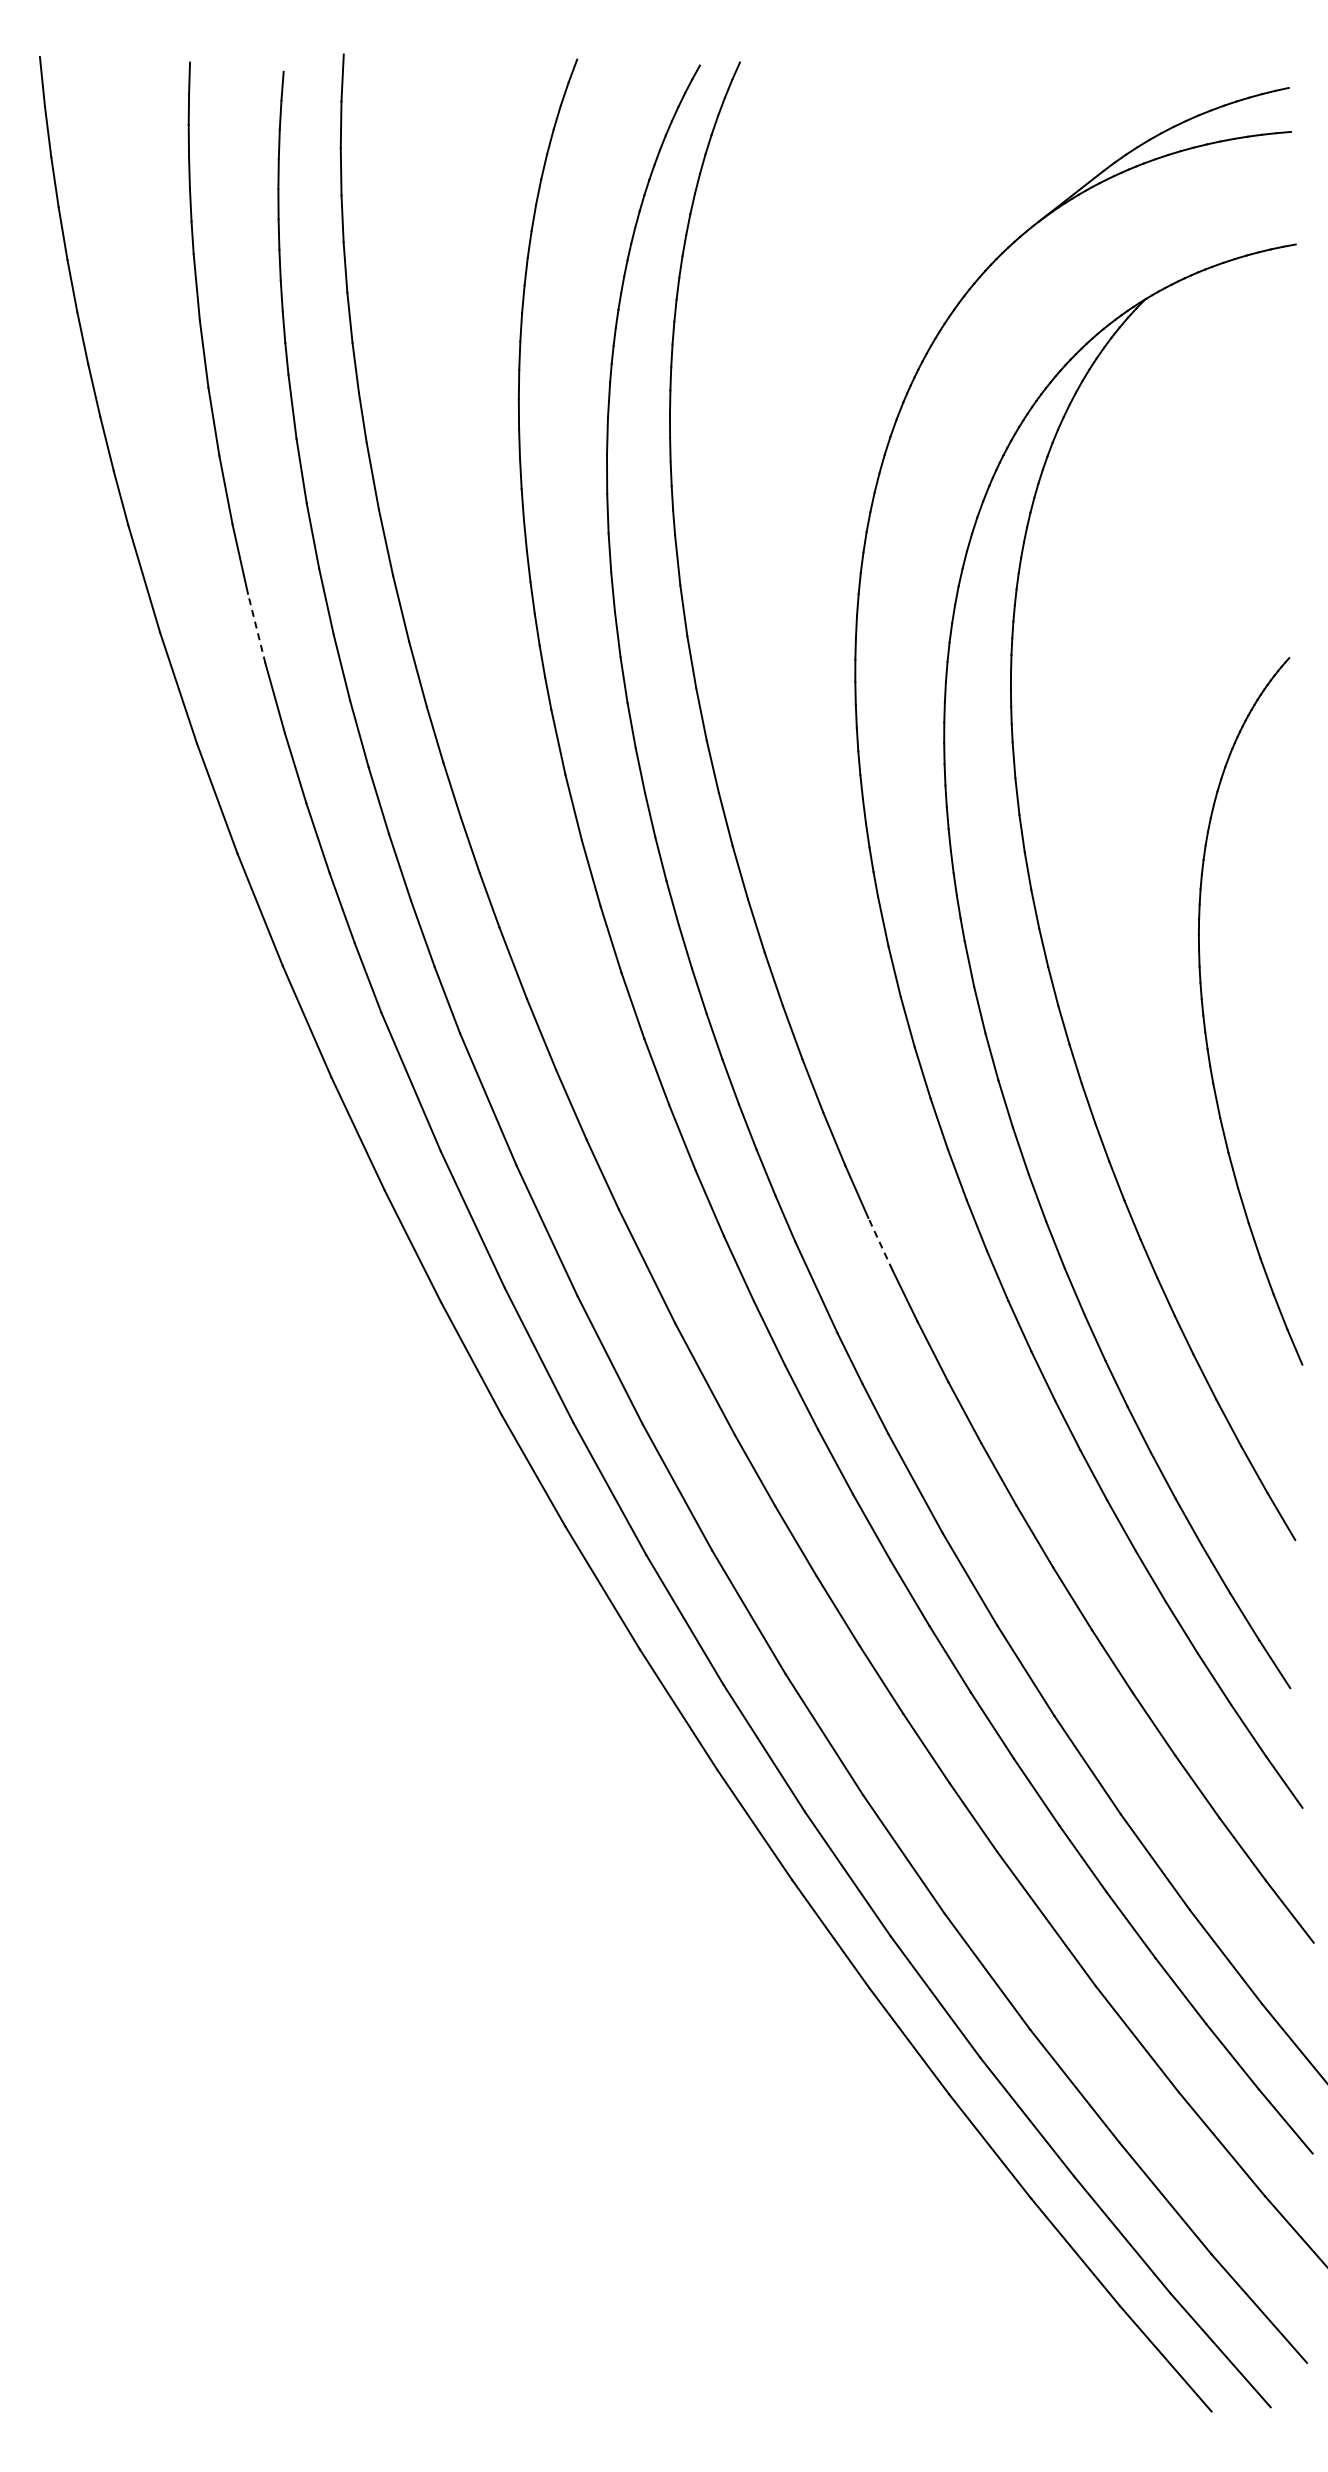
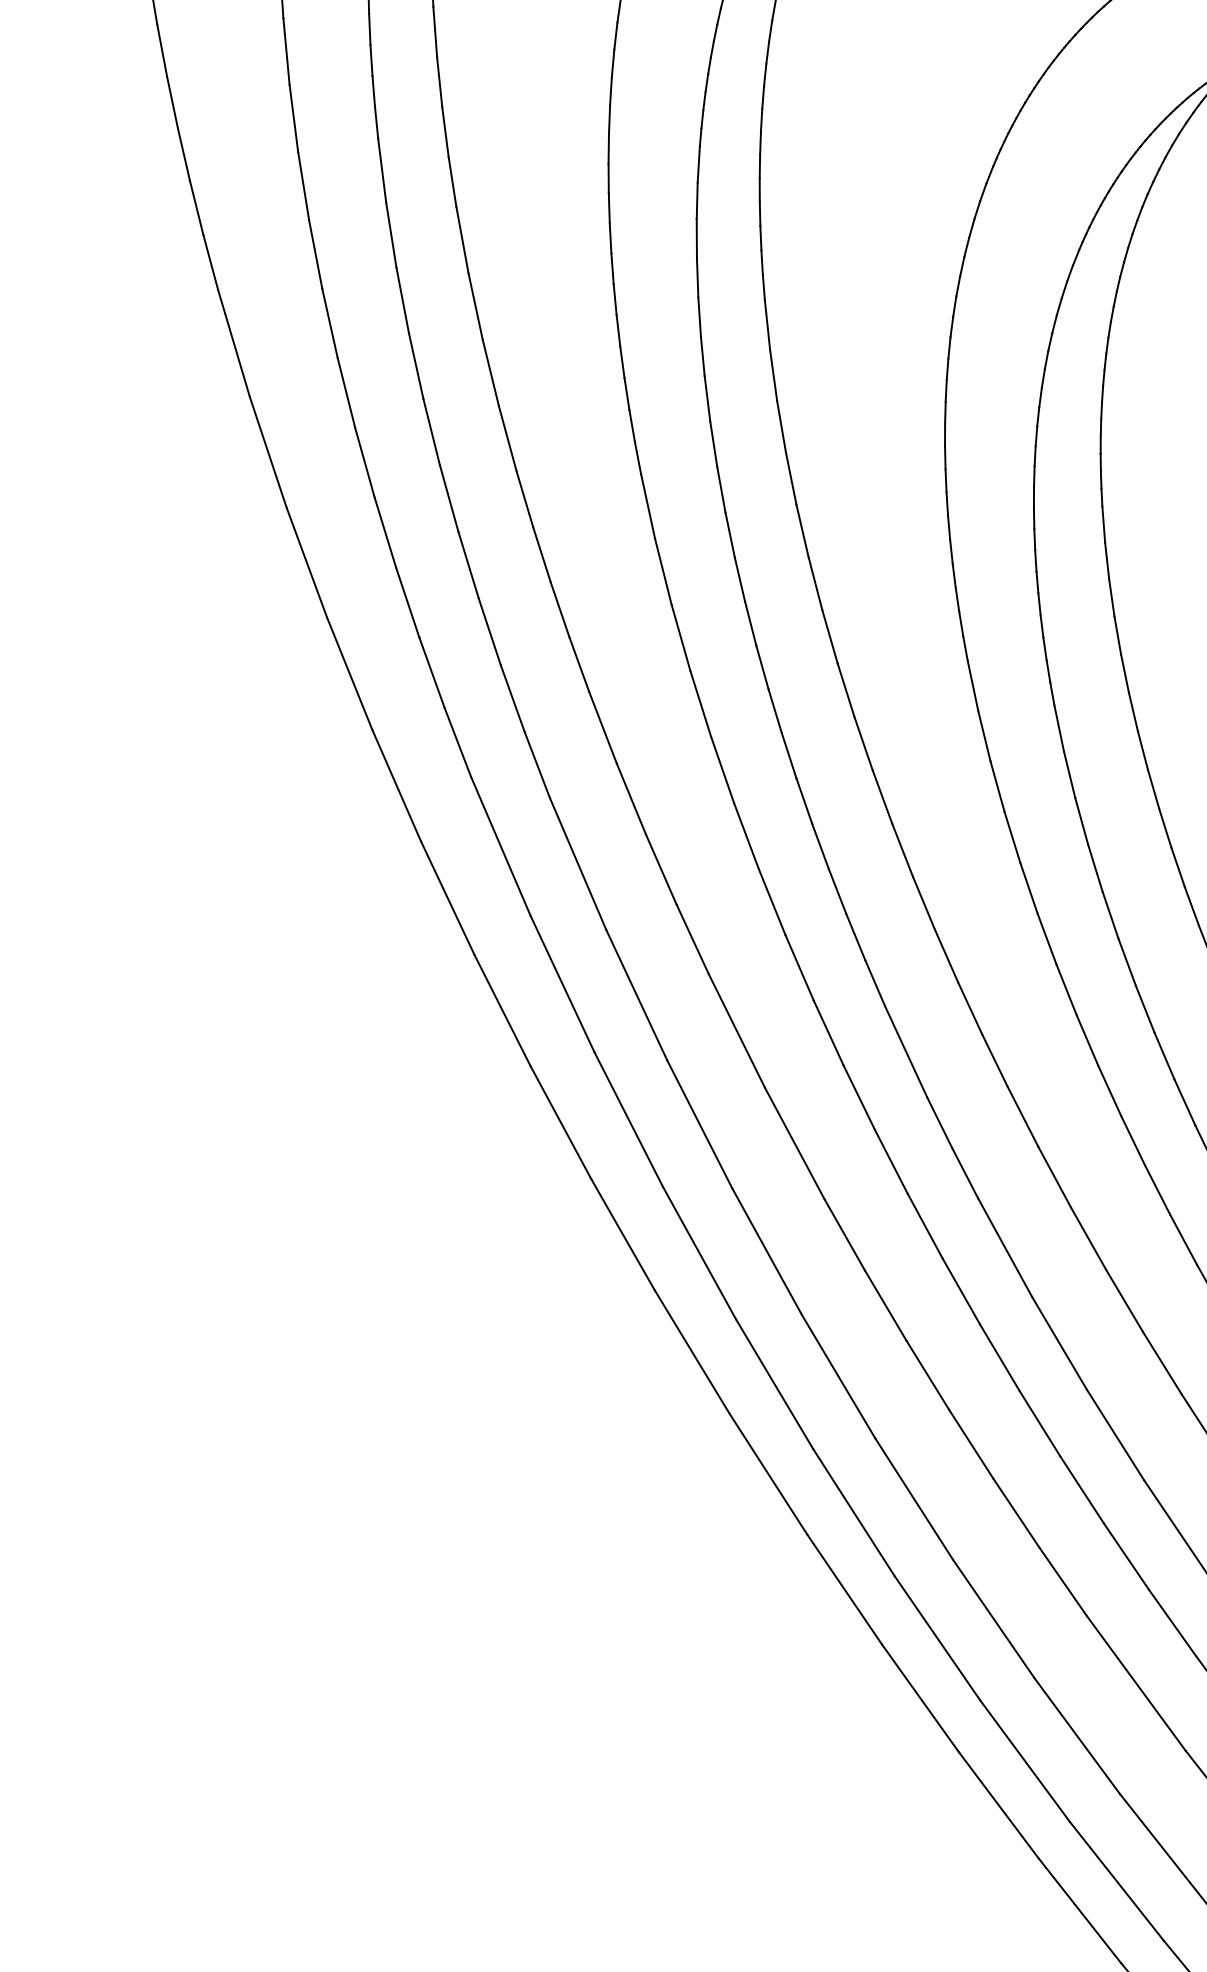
line: (256, 628) -> (346, 392), dashed -> solid
line: (880, 1244) -> (970, 1008), dashed -> solid

